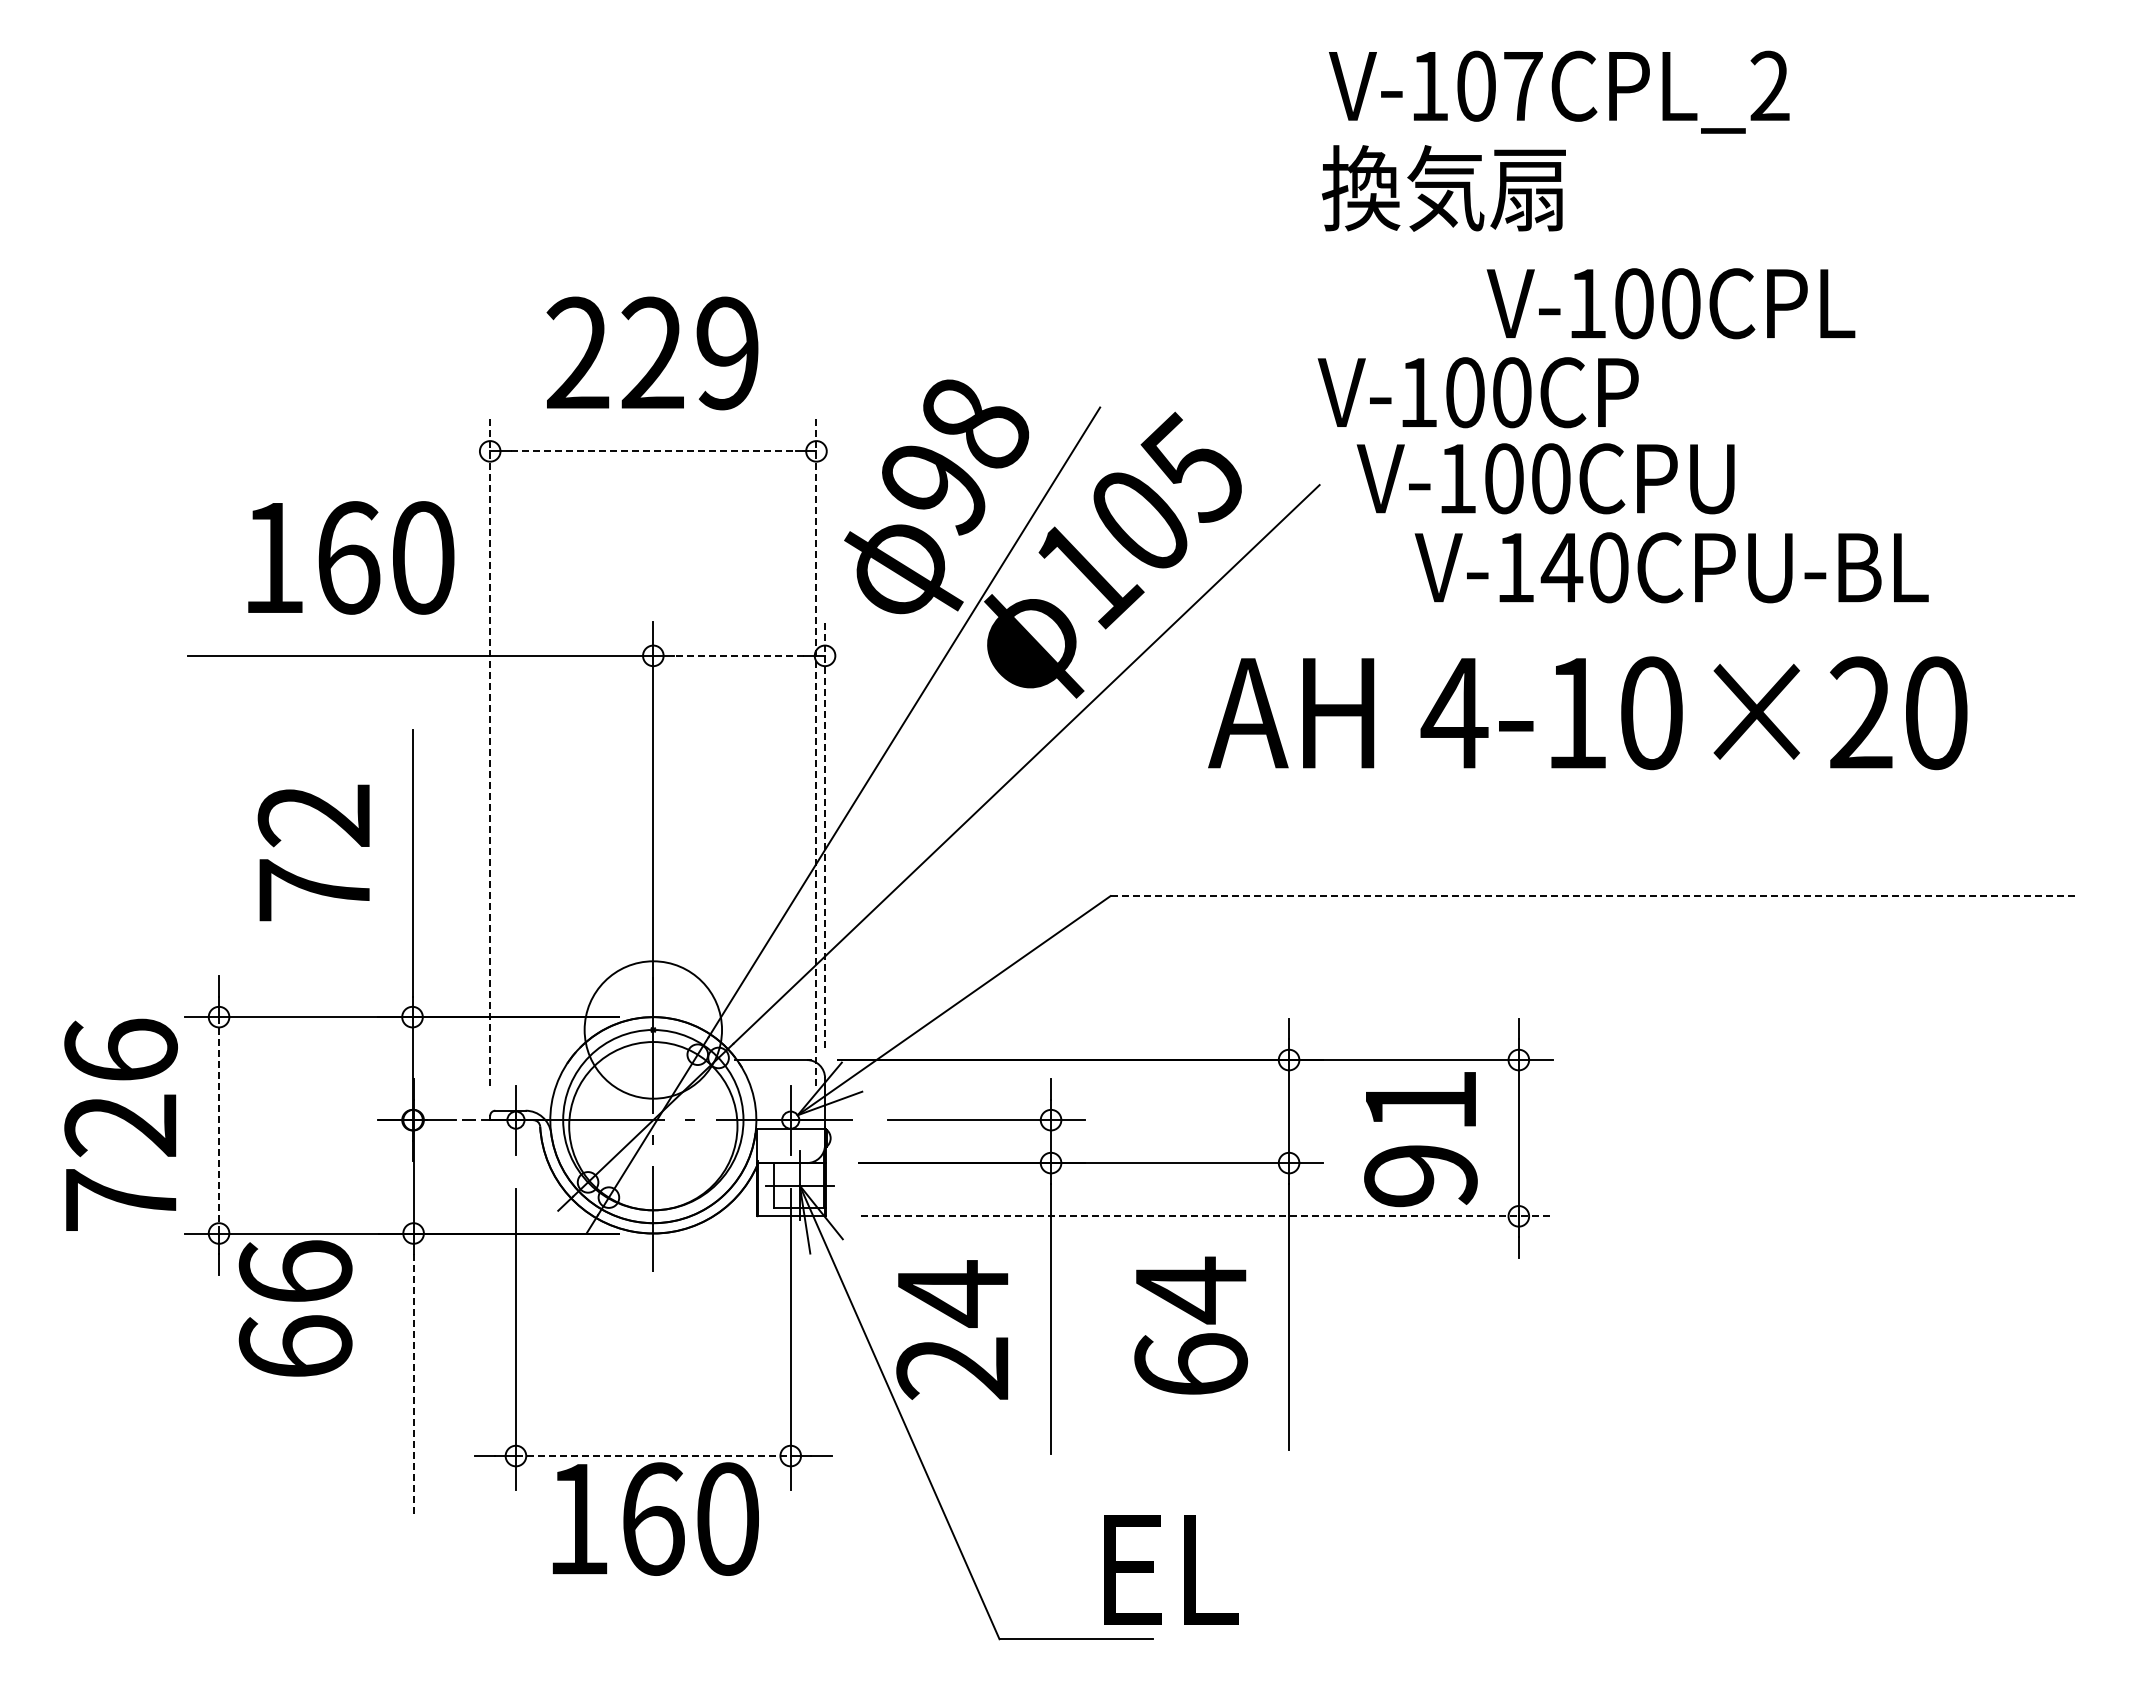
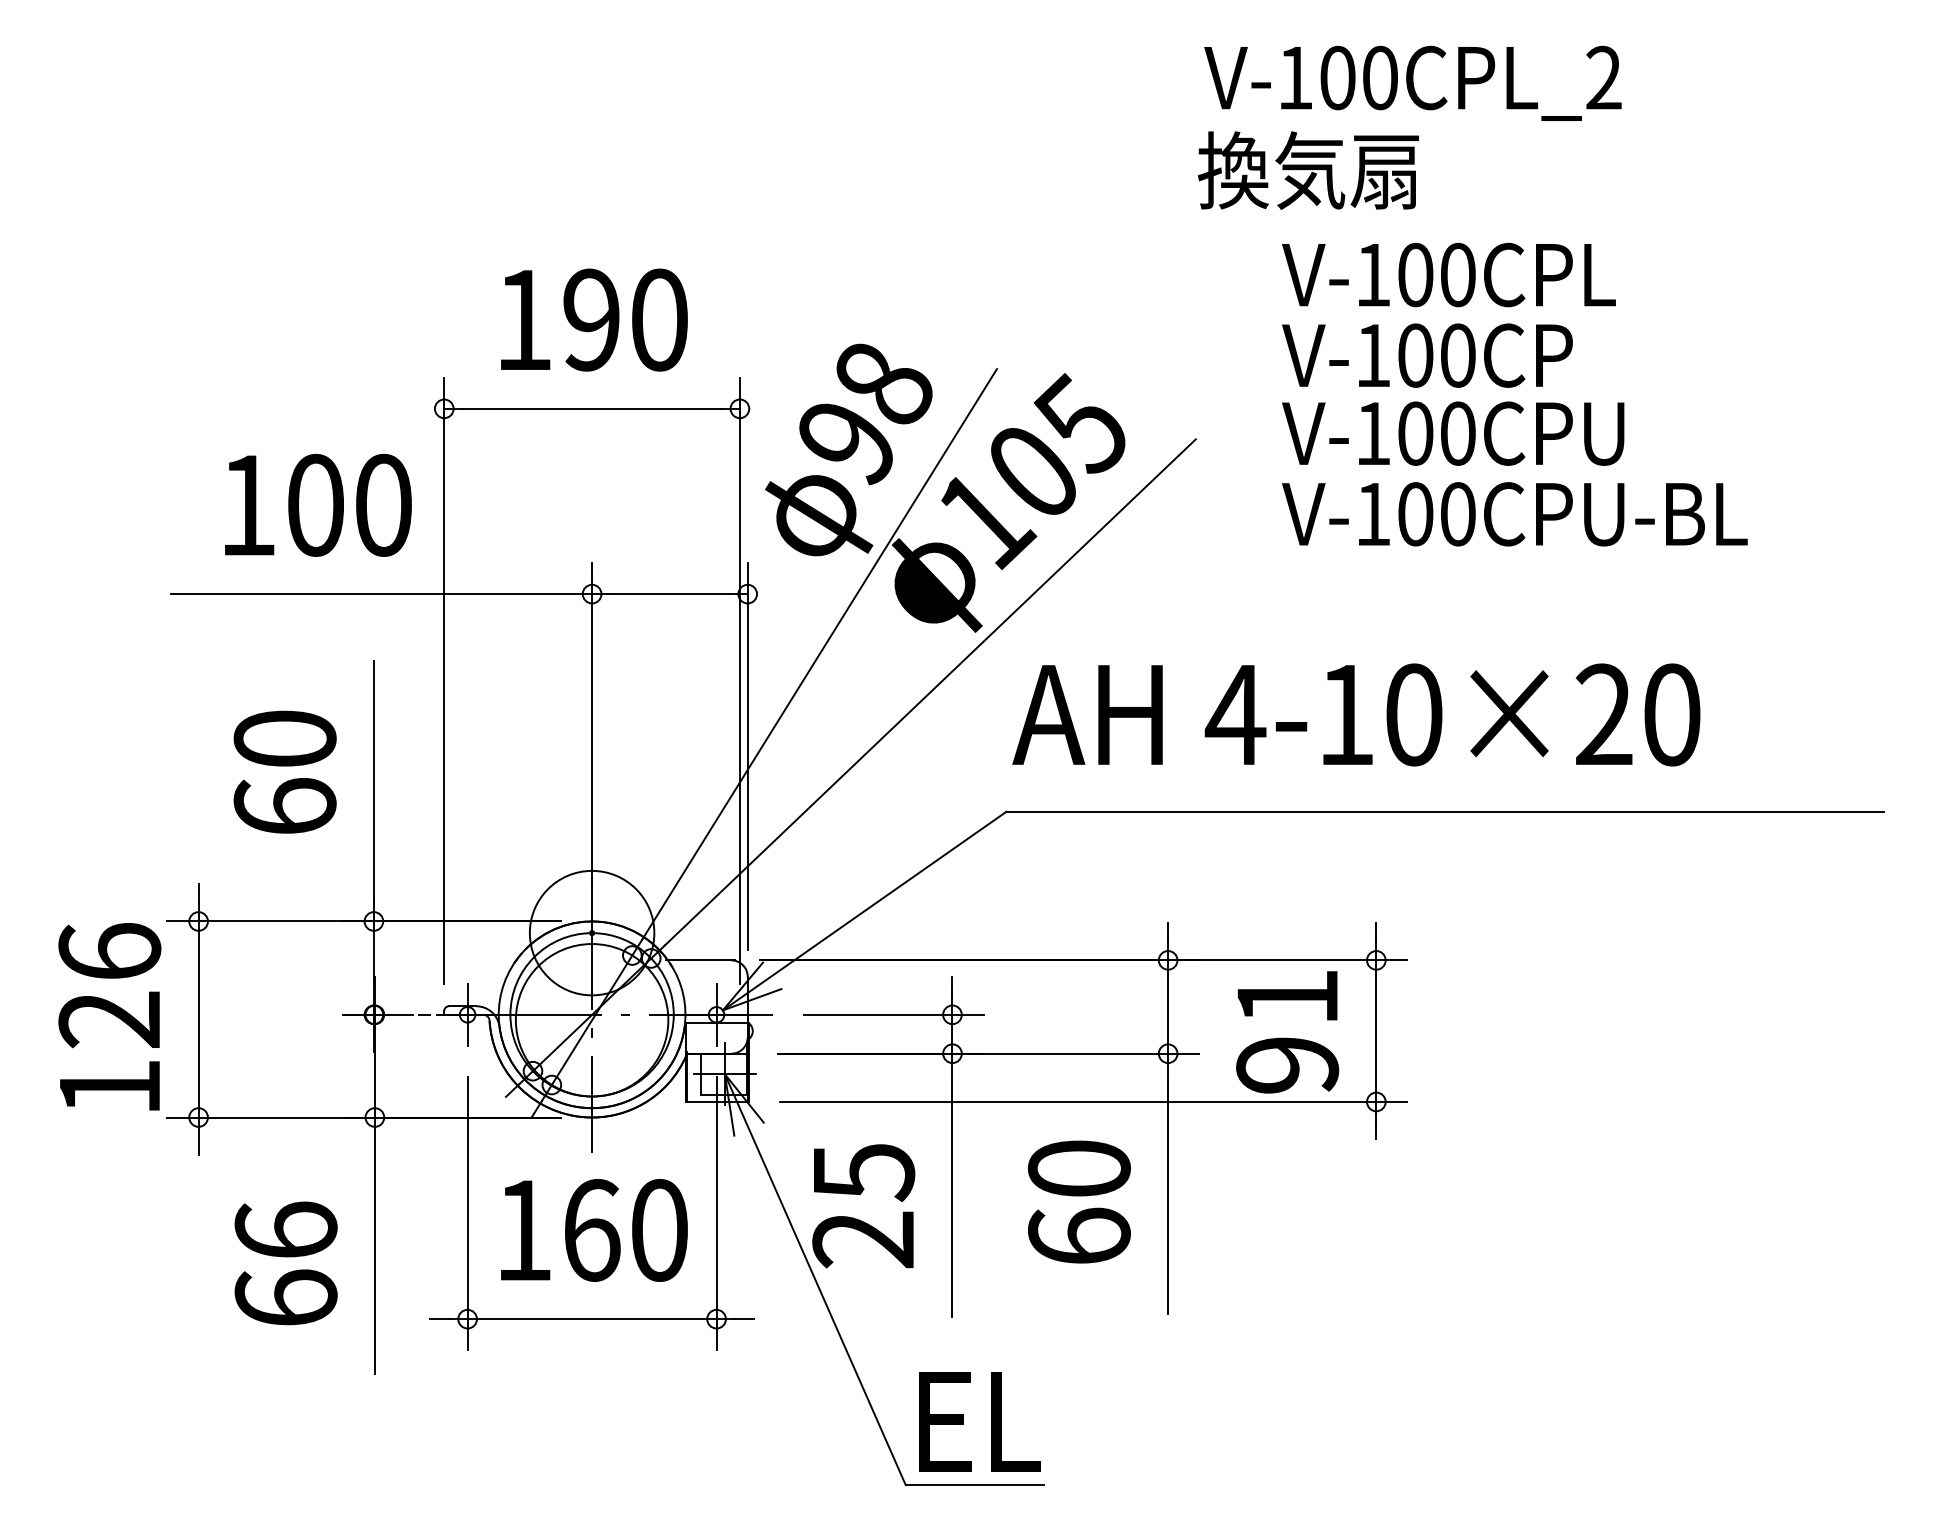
text: (1523, 85) -> (1380, 77), V-107CPL_2 -> V-100CPL_2
text: (1670, 303) -> (1448, 274), moved
text: (652, 353) -> (591, 320), 229 -> 190
text: (1477, 392) -> (1426, 355), moved
line: (653, 451) -> (592, 408), dashed -> solid
text: (1545, 478) -> (1453, 433), moved
text: (349, 557) -> (316, 504), 160 -> 100
text: (1561, 567) -> (1414, 514), V-140CPU-BL -> V-100CPU-BL
line: (738, 655) -> (669, 593), dashed -> solid
text: (1587, 713) -> (1356, 715), moved
line: (490, 750) -> (444, 679), dashed -> solid
line: (816, 750) -> (739, 679), dashed -> solid
line: (825, 834) -> (748, 755), dashed -> solid
text: (314, 852) -> (285, 772), 72 -> 60
line: (1595, 896) -> (1445, 812), dashed -> solid
line: (219, 1125) -> (199, 1019), dashed -> solid
text: (121, 1199) -> (110, 1086), 726 -> 126
line: (1207, 1216) -> (1094, 1102), dashed -> solid
text: (1191, 1290) -> (1079, 1169), 64 -> 60
text: (953, 1293) -> (864, 1171), 24 -> 25
text: (295, 1308) -> (285, 1263), moved
line: (413, 1385) -> (374, 1255), dashed -> solid
line: (653, 1456) -> (592, 1319), dashed -> solid
text: (655, 1518) -> (594, 1229), moved
text: (1171, 1569) -> (980, 1421), moved

